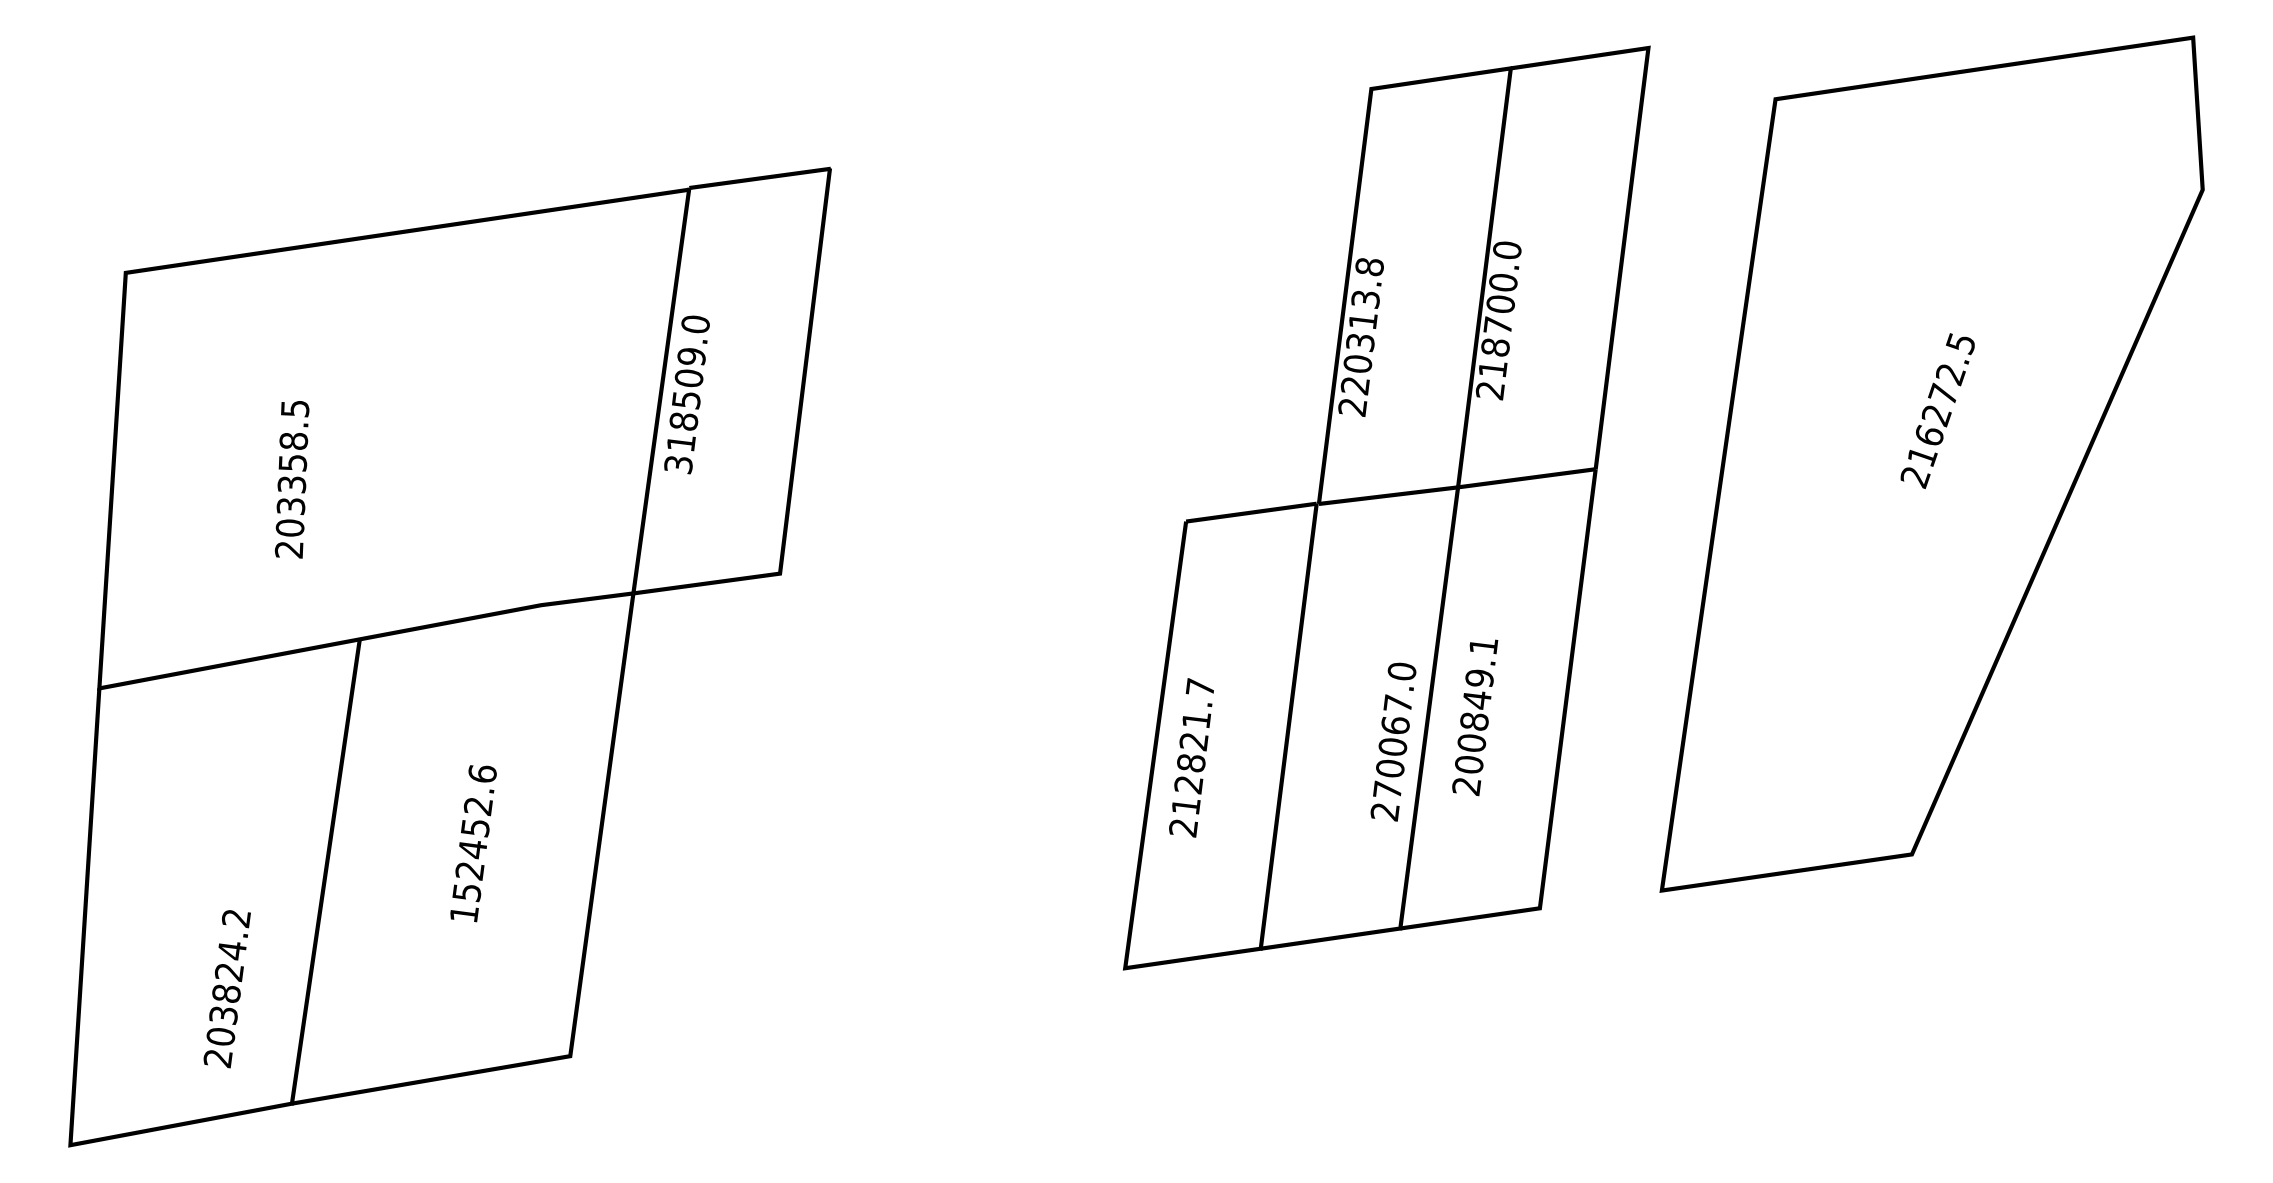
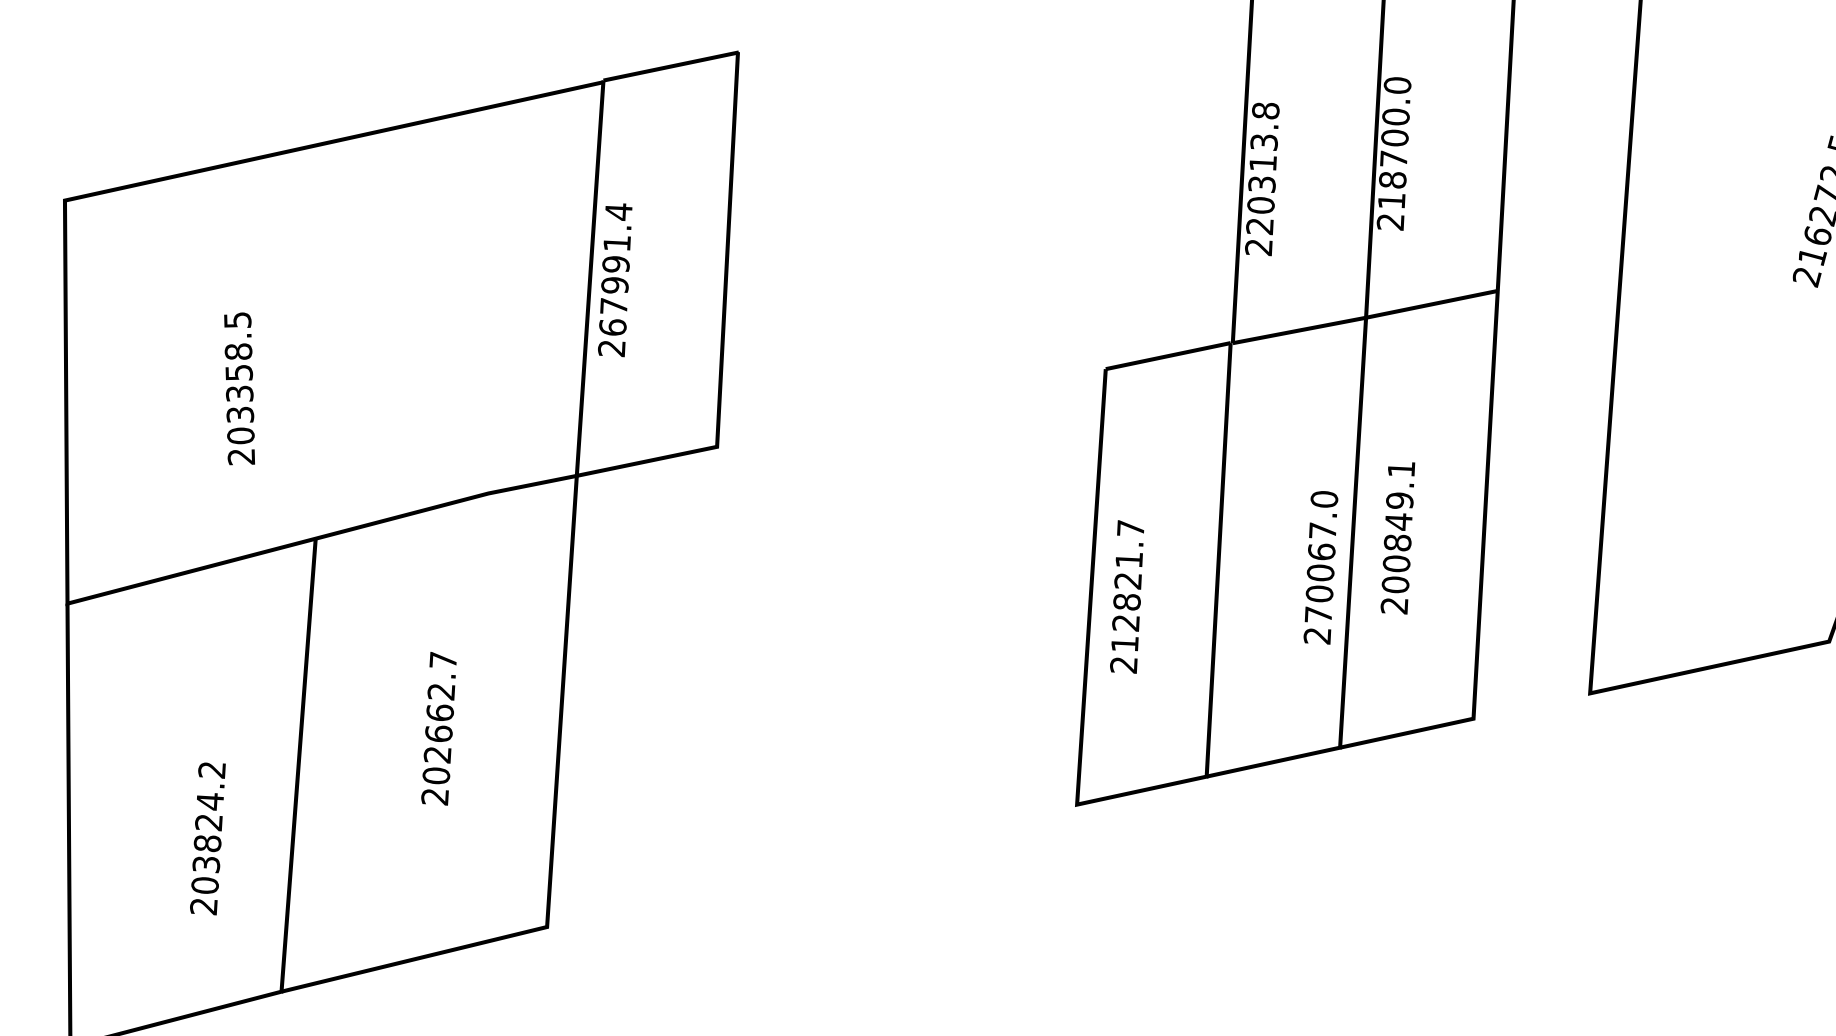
text: (686, 394) -> (614, 280), 318509.0 -> 267991.4
text: (472, 843) -> (438, 728), 152452.6 -> 202662.7
text: (226, 989) -> (207, 839), moved

